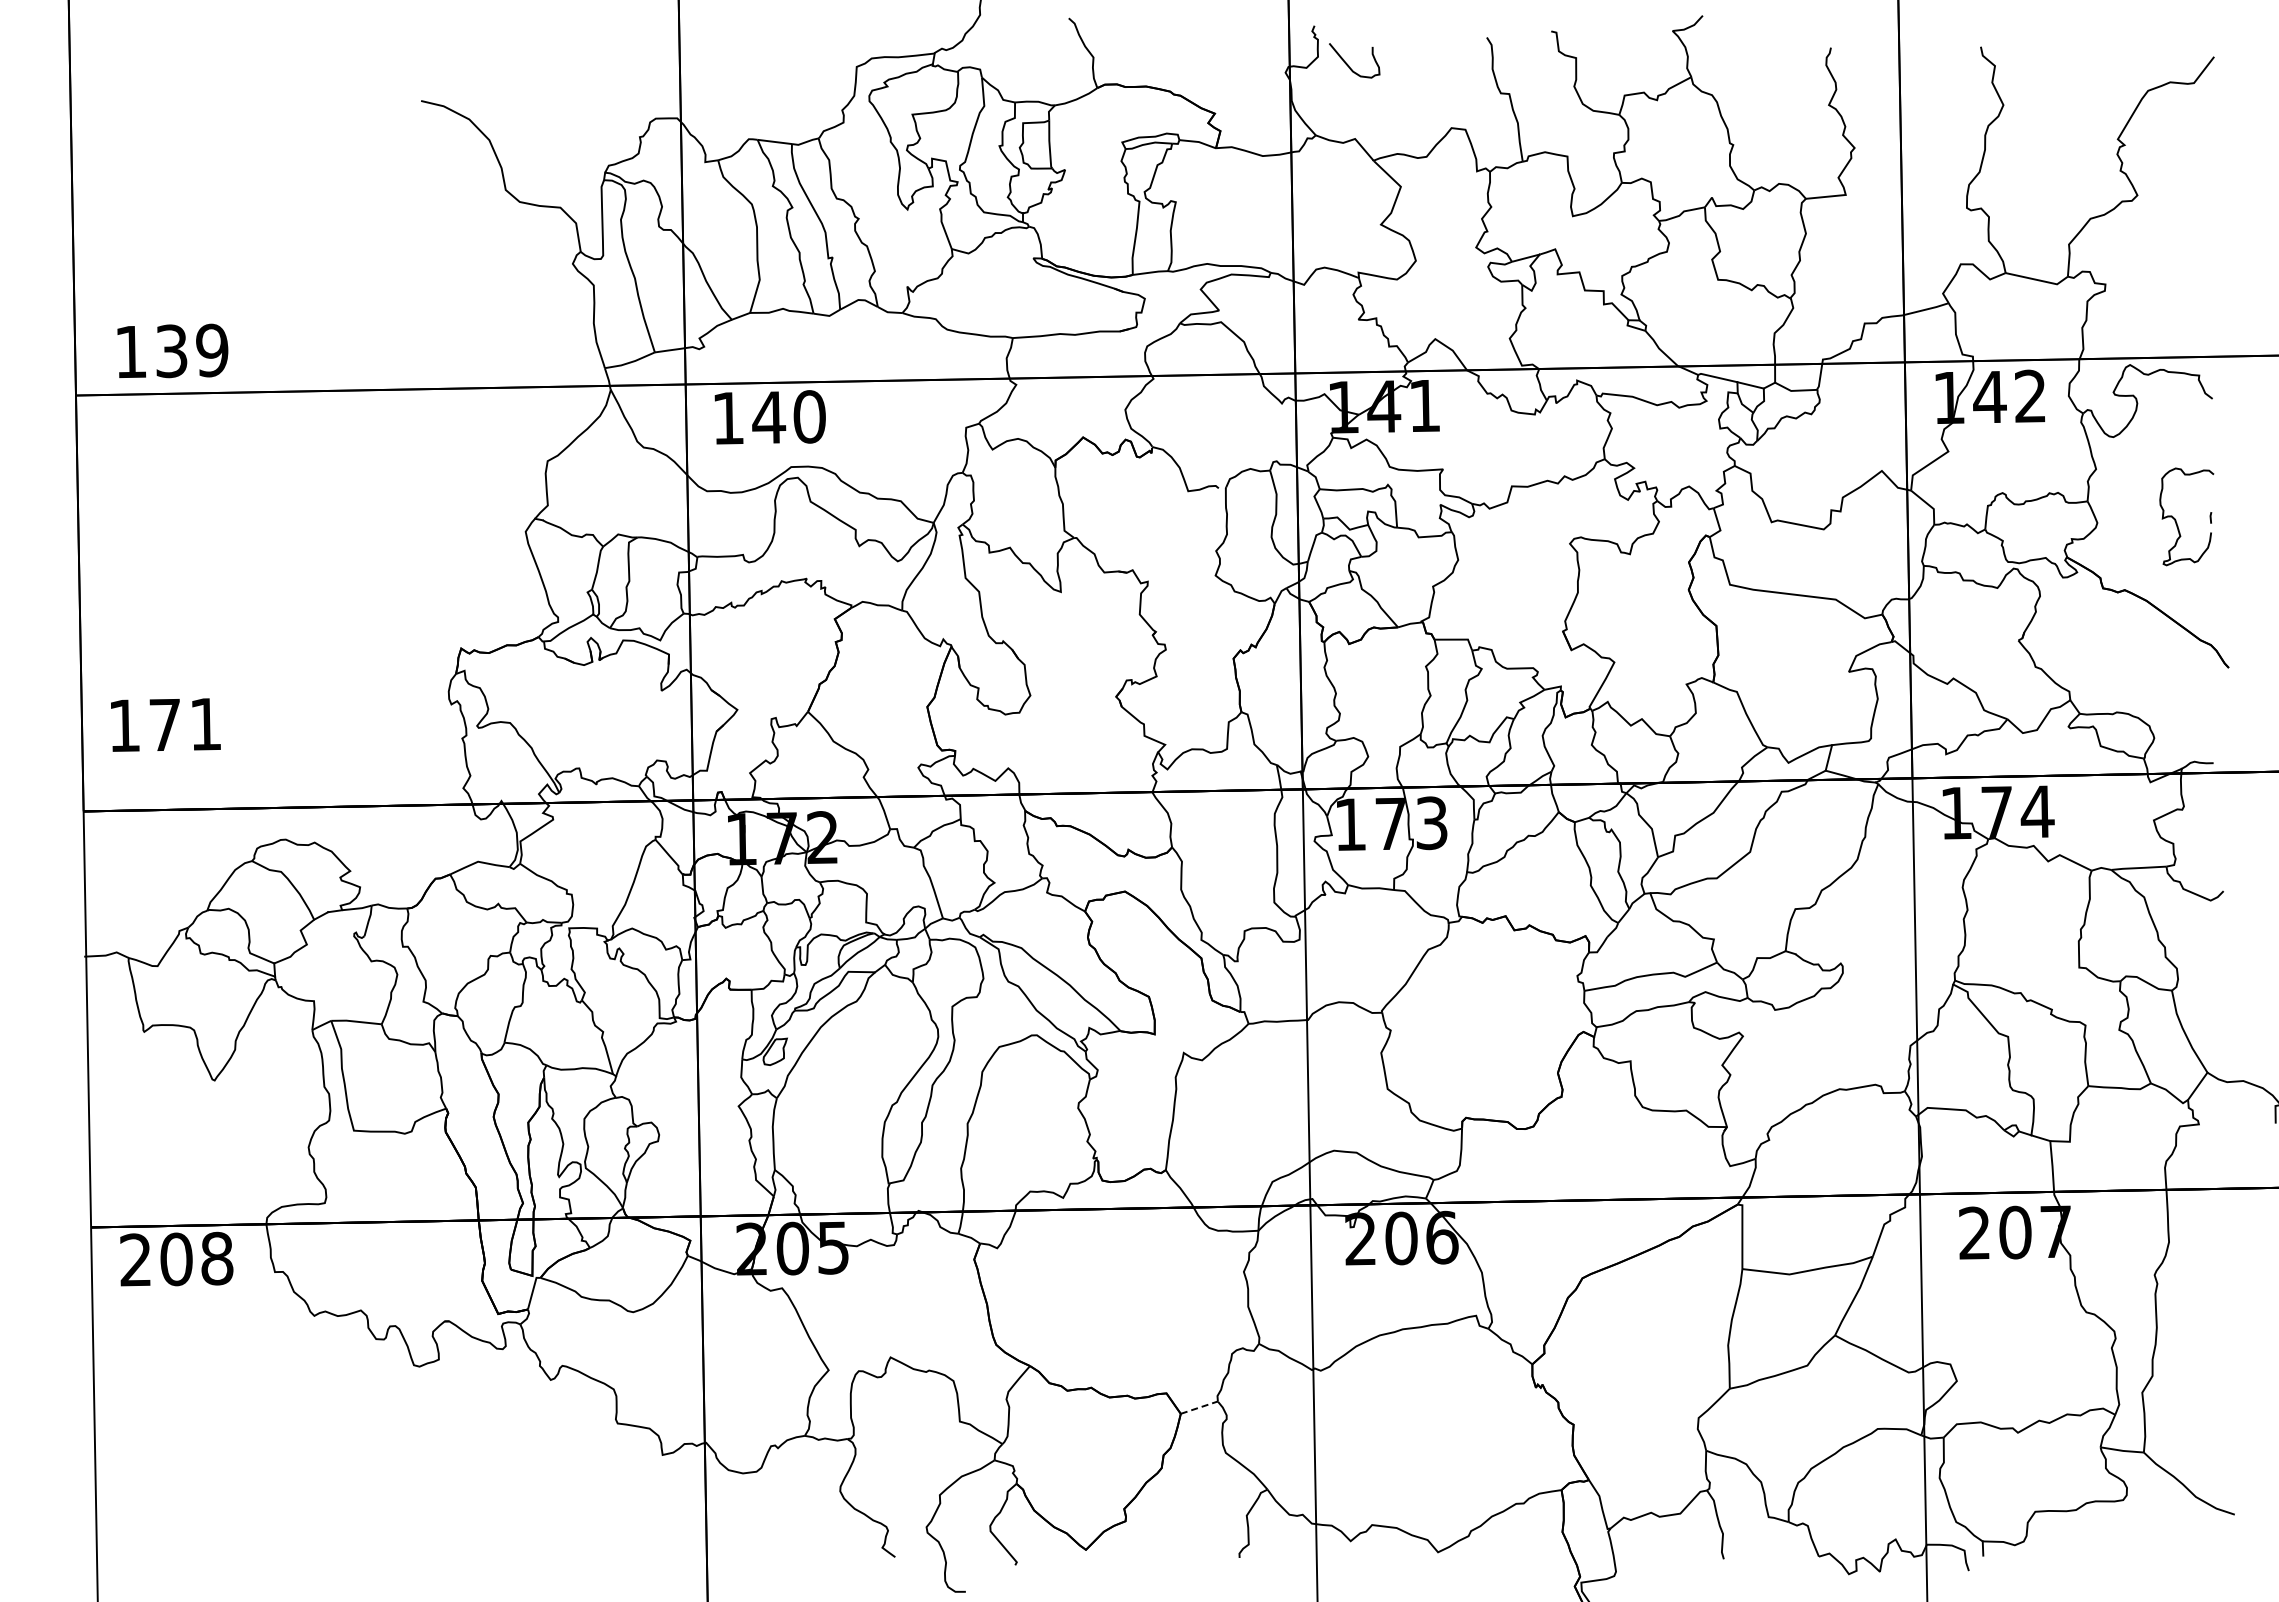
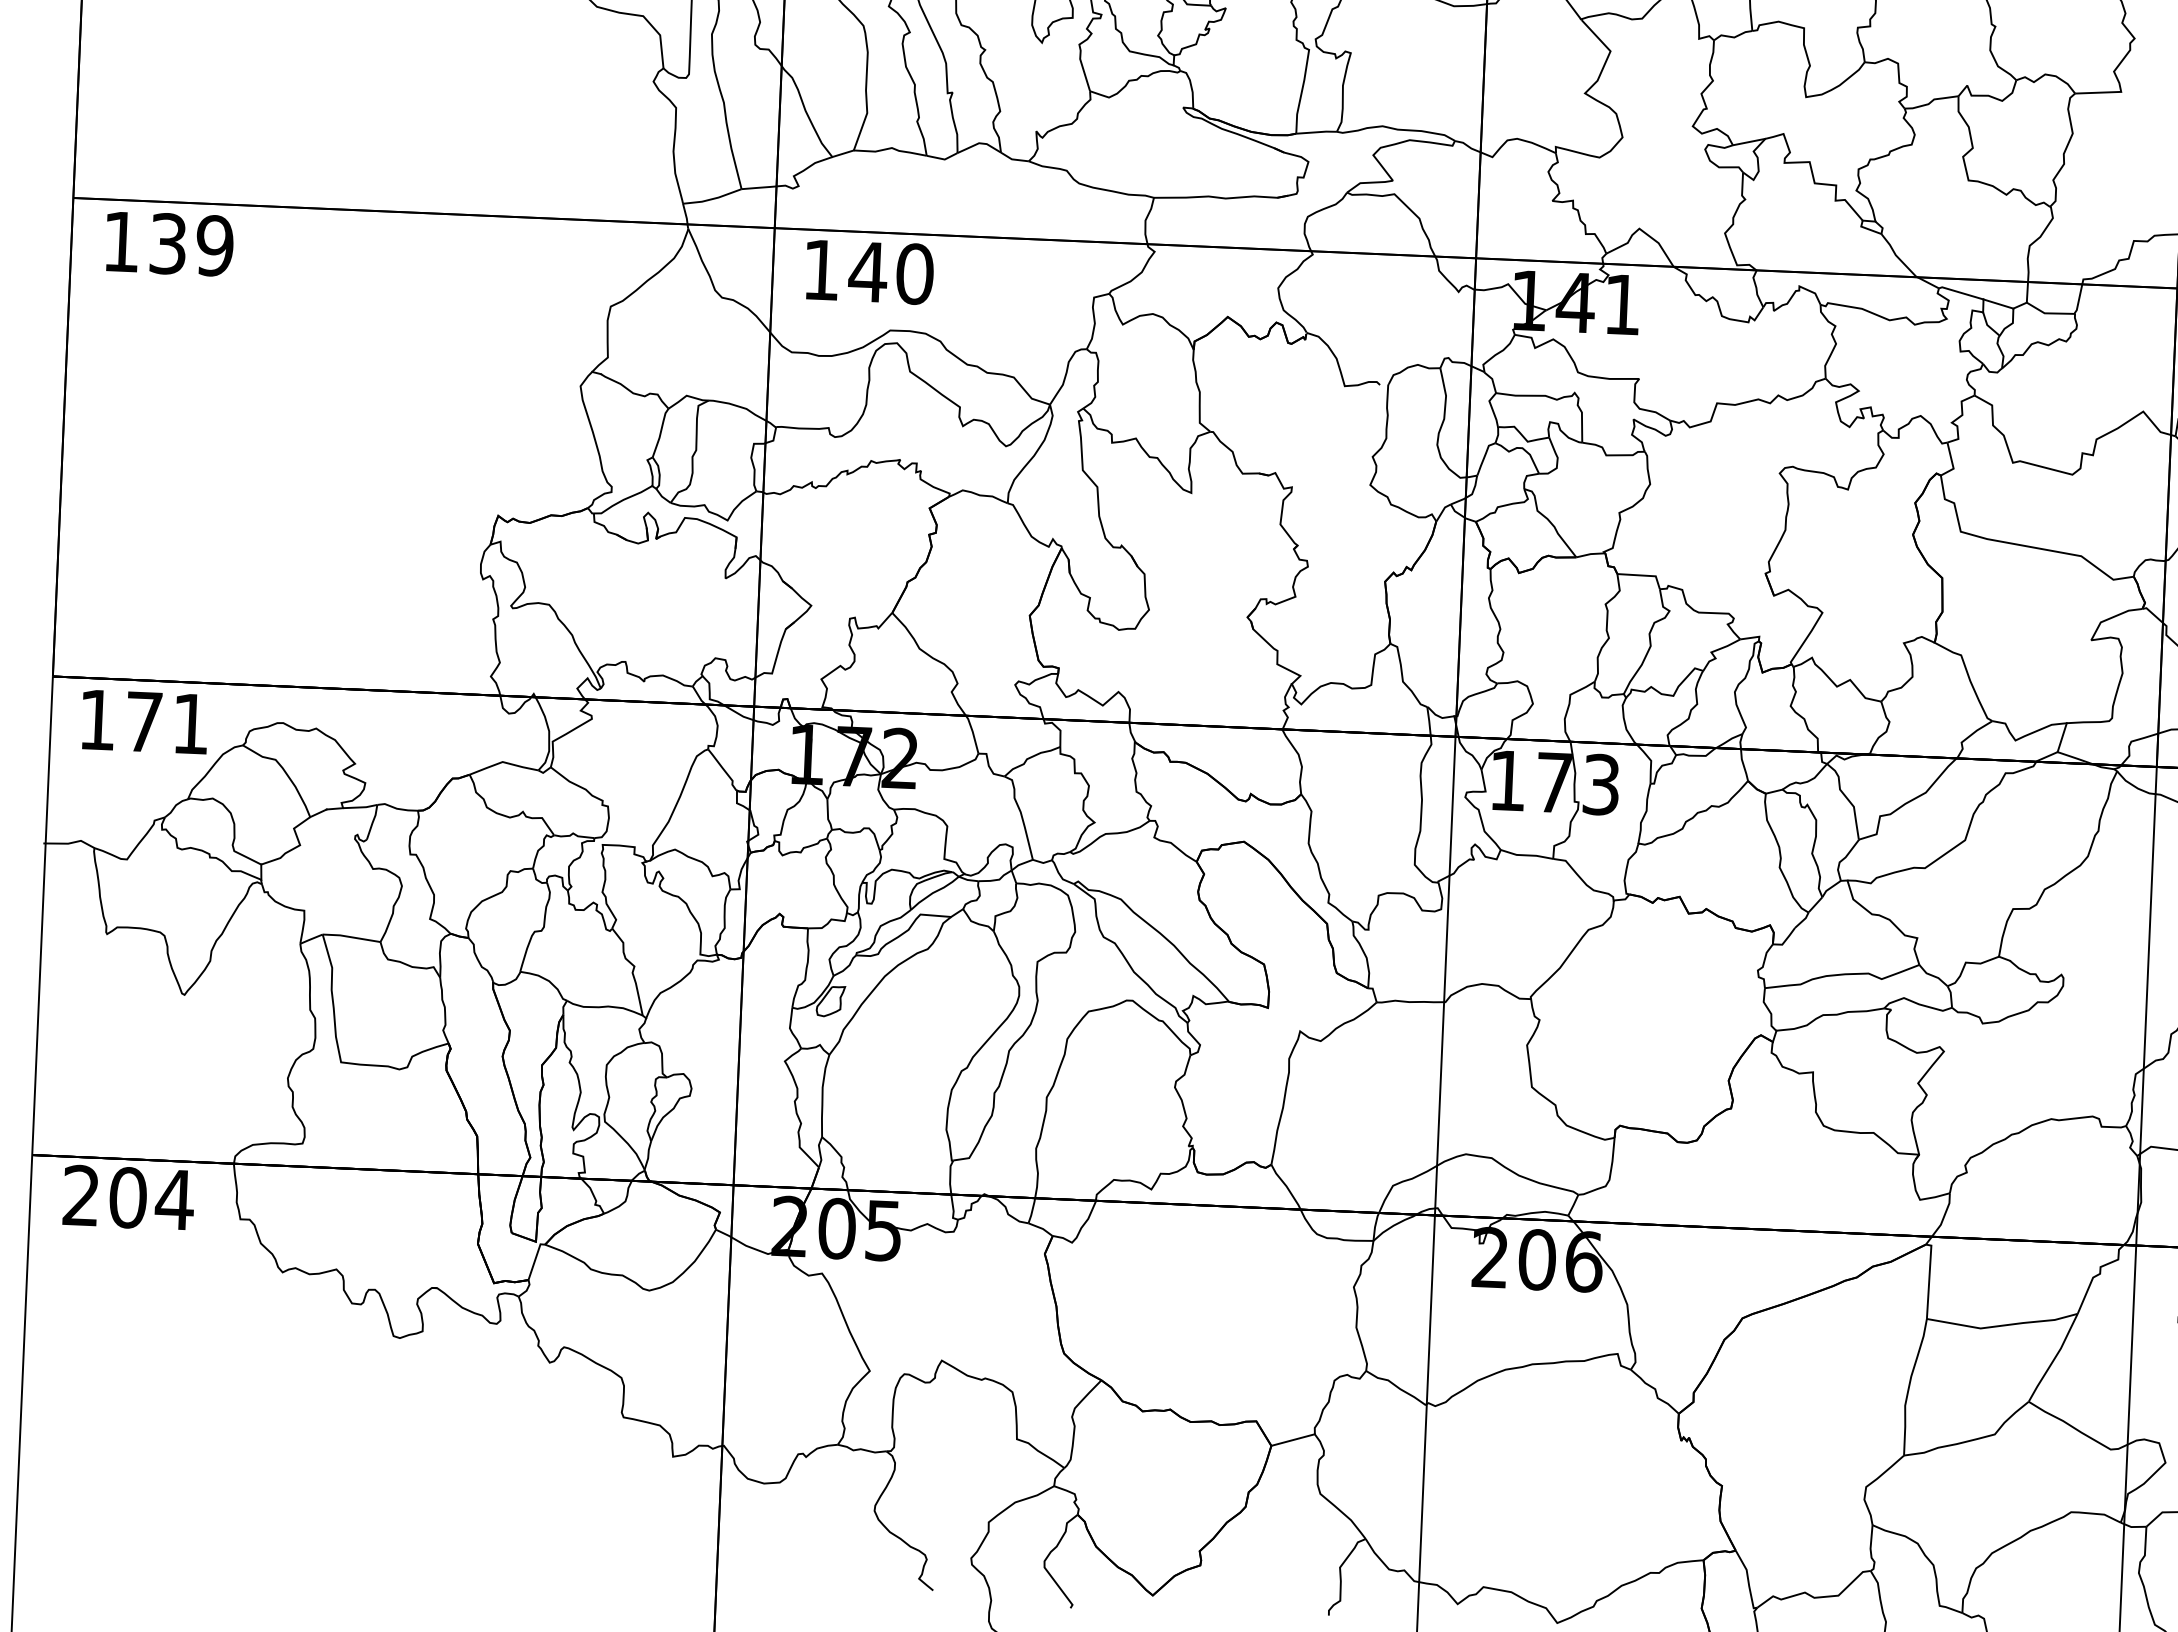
text: (172, 350) -> (169, 243), moved
text: (165, 724) -> (144, 721), moved
text: (217, 1258) -> (175, 1199), 208 -> 204
line: (1199, 1407) -> (1293, 1439), dashed -> solid

